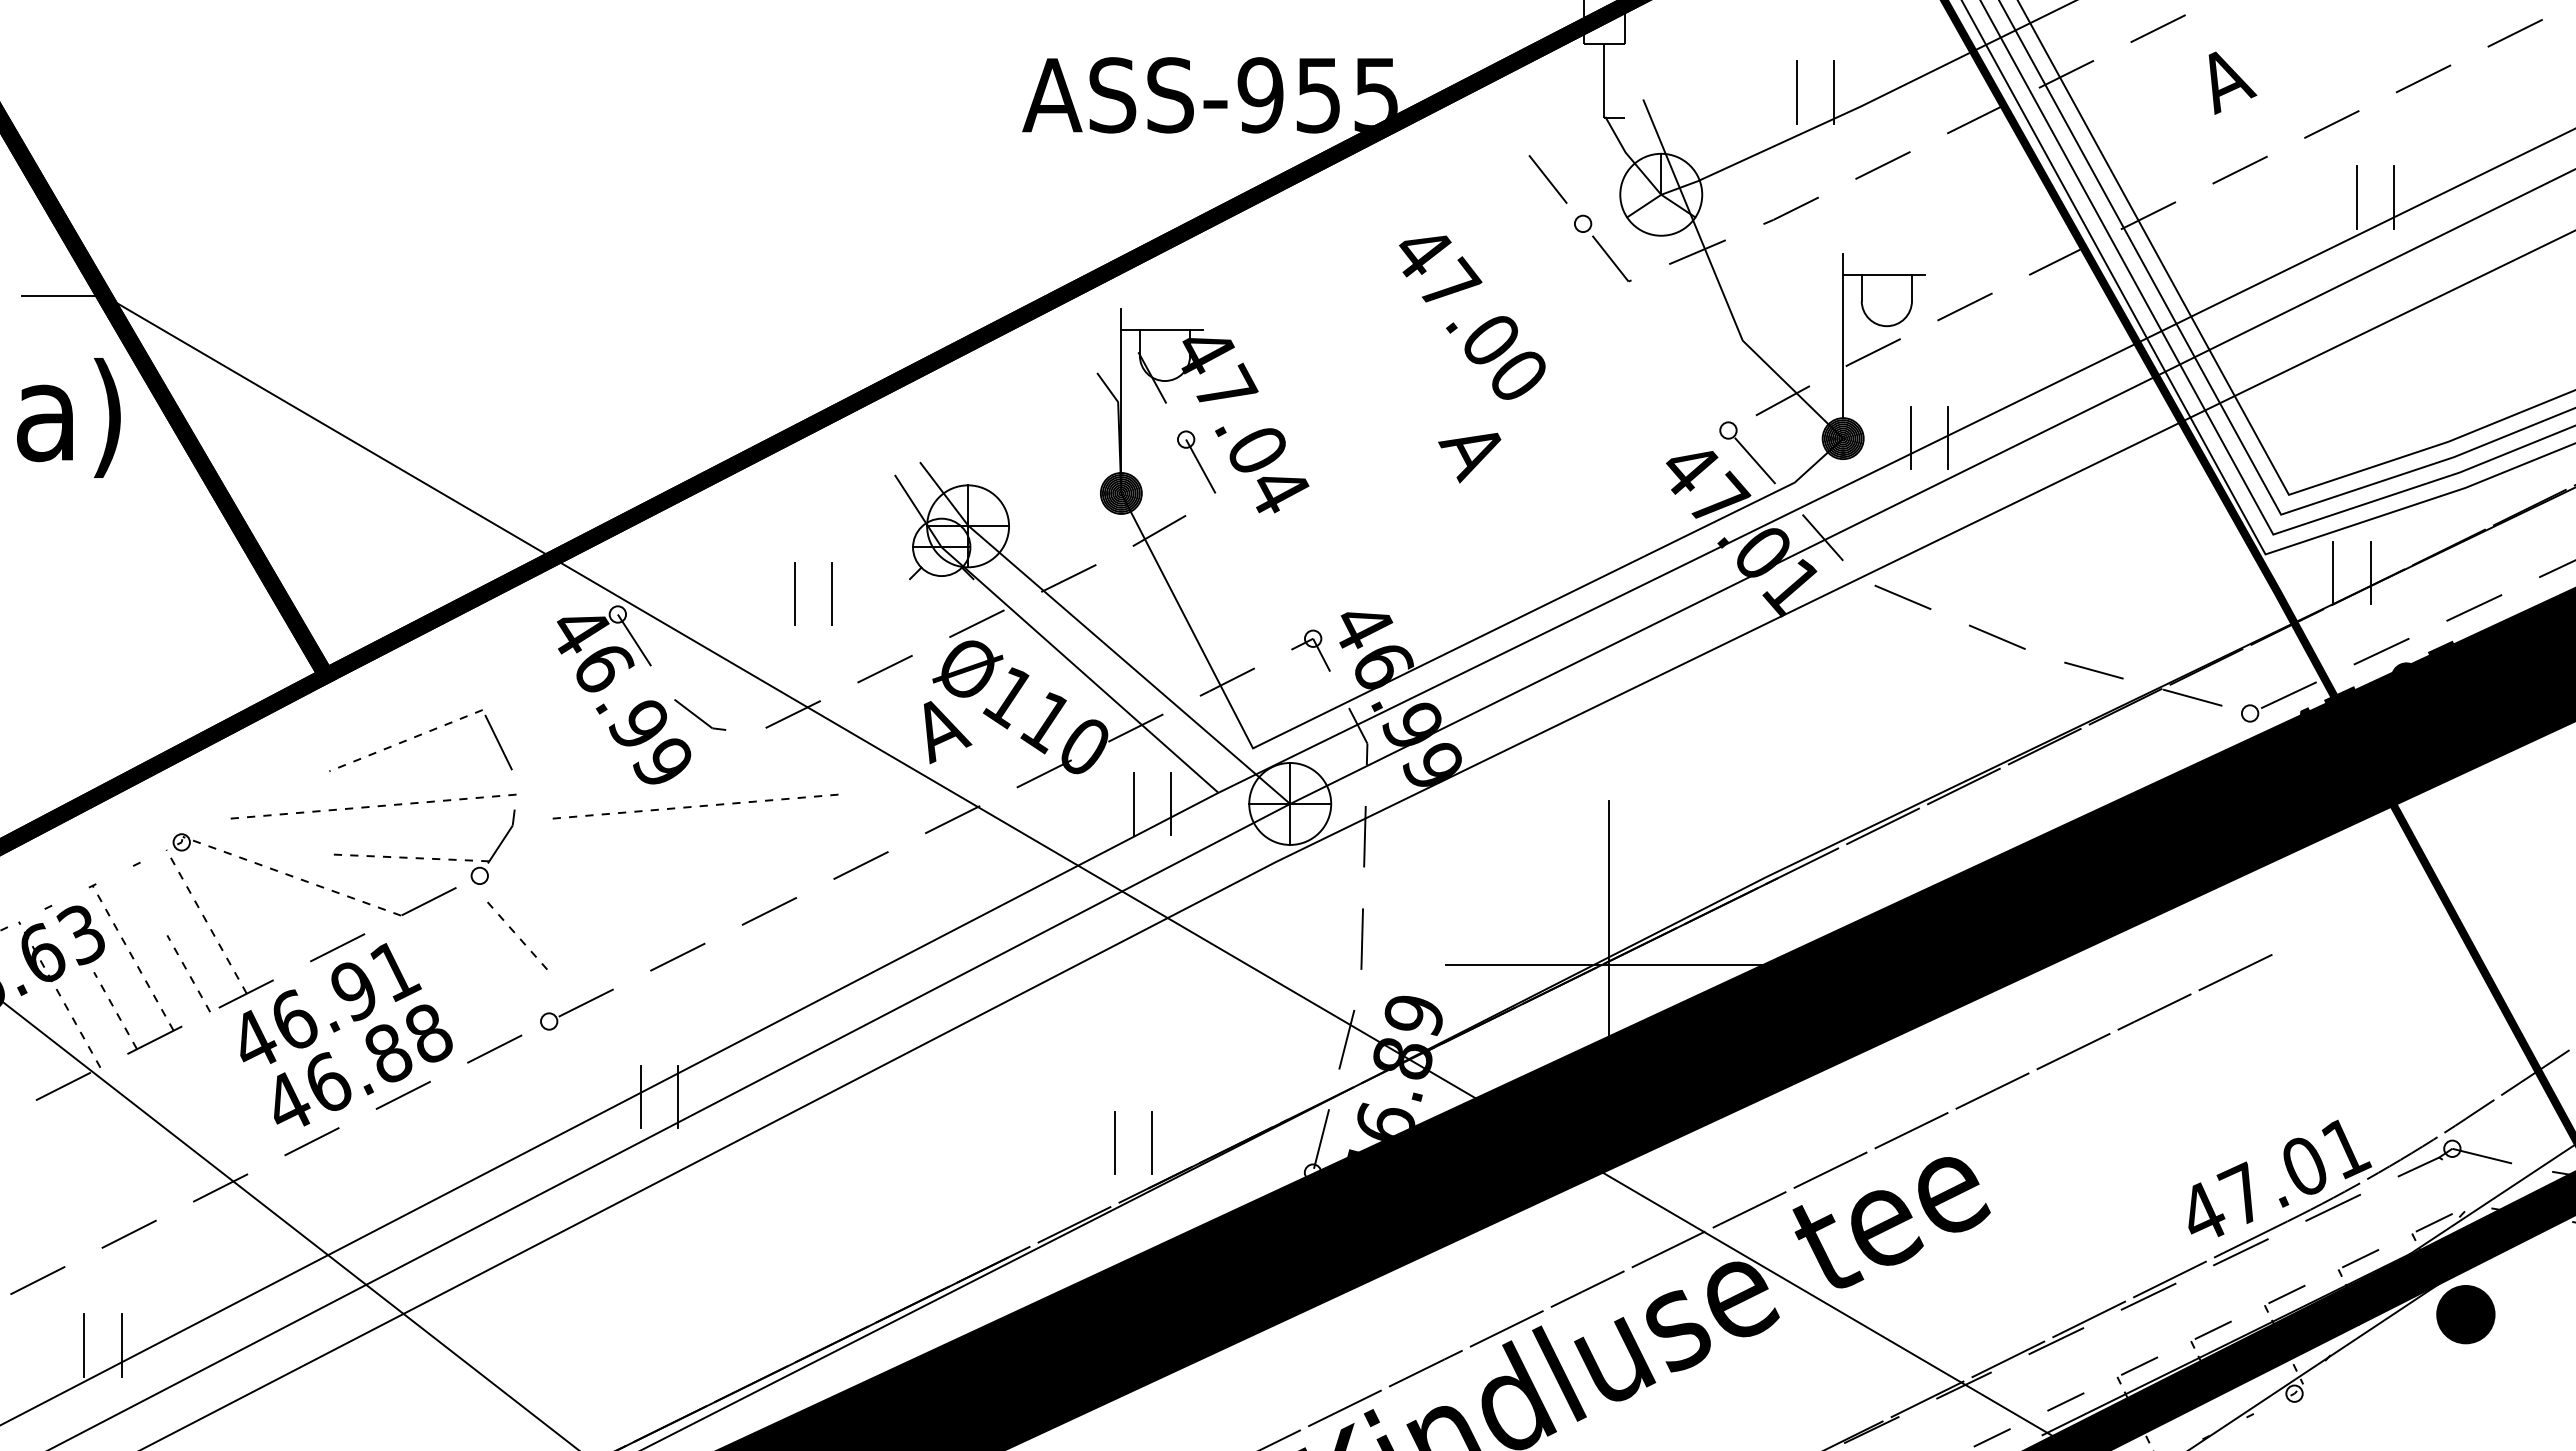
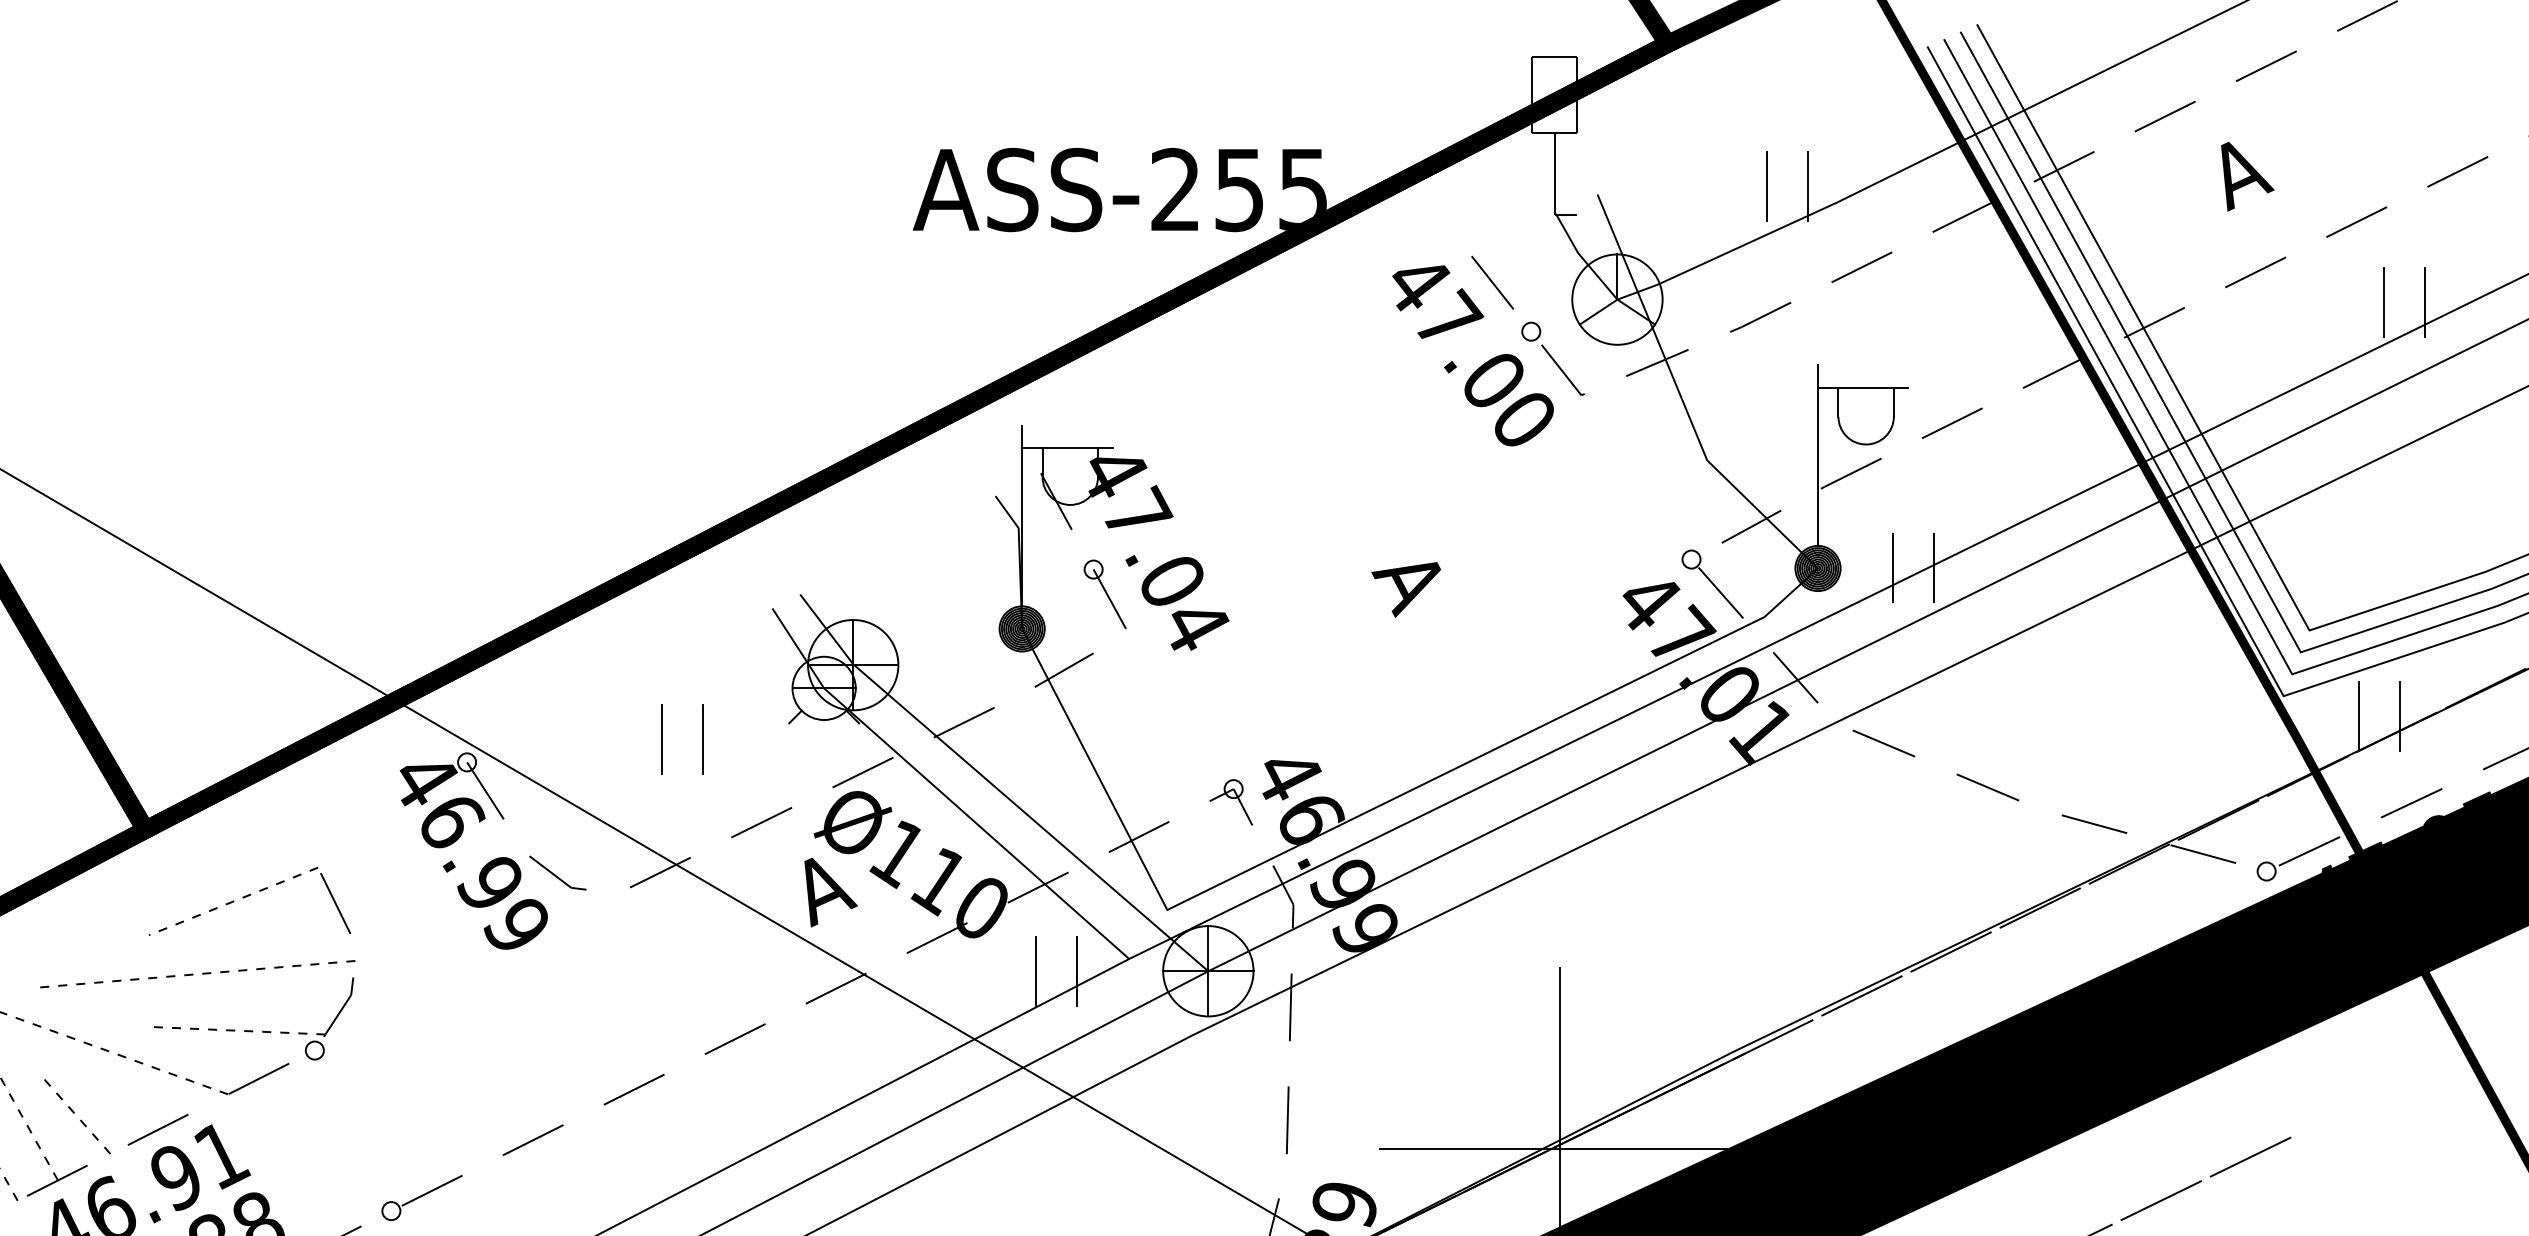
text: (1260, 95) -> (1175, 190), ASS-955 -> ASS-255
text: (1472, 317) -> (1473, 355), moved
line: (691, 806) -> (548, 974), removed
line: (515, 932) -> (75, 1112), moved

